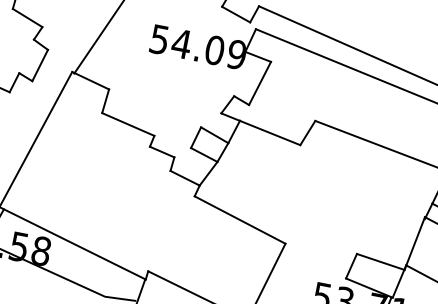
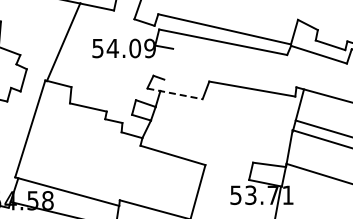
line: (259, 82) -> (168, 63), removed
line: (261, 128) -> (175, 93), solid -> dashed

